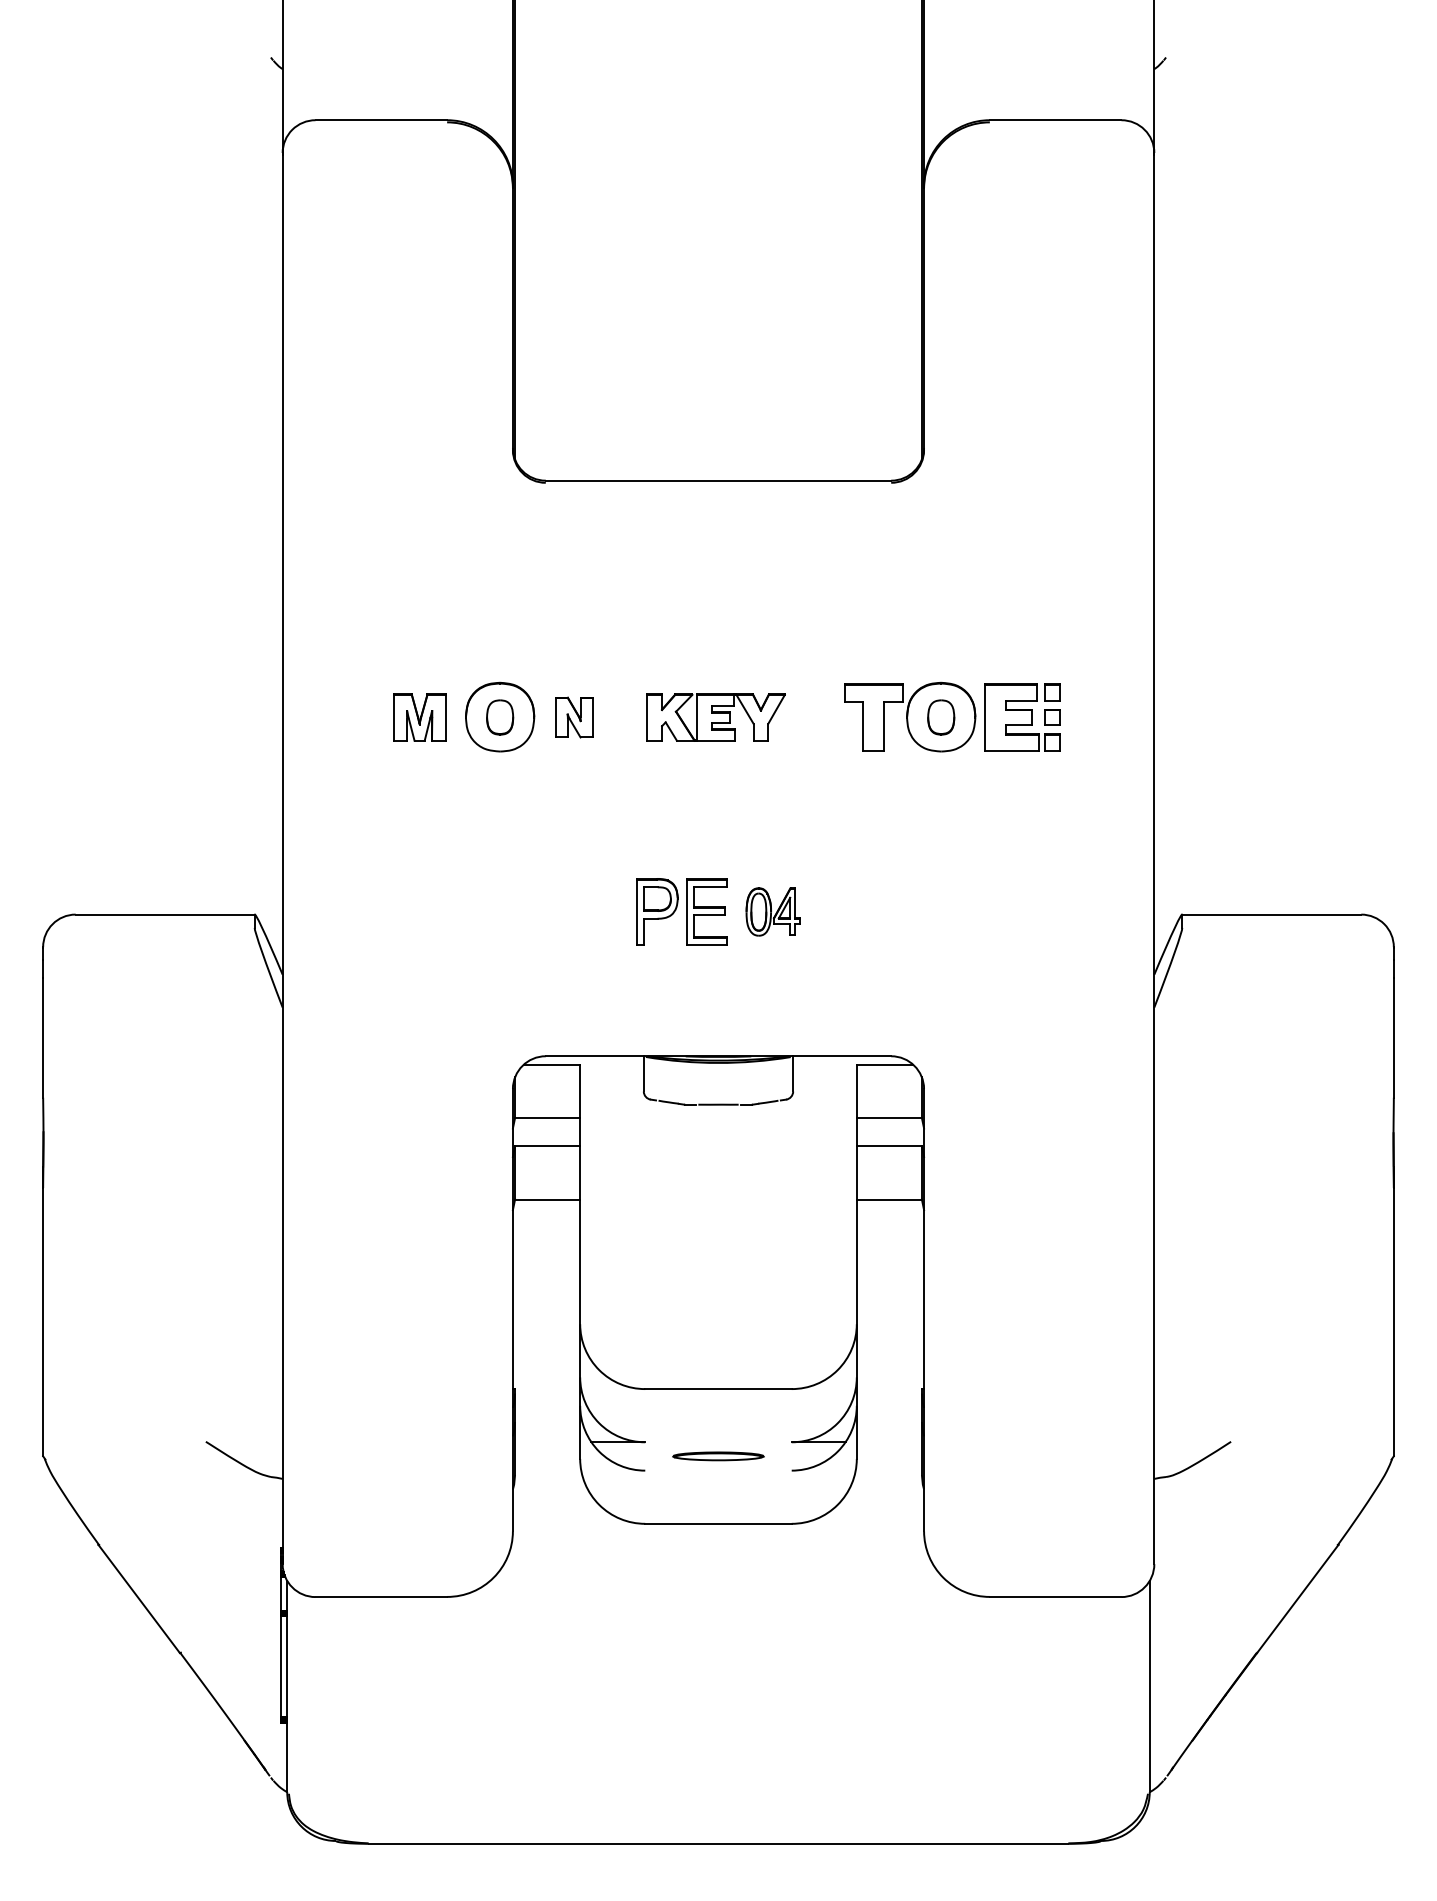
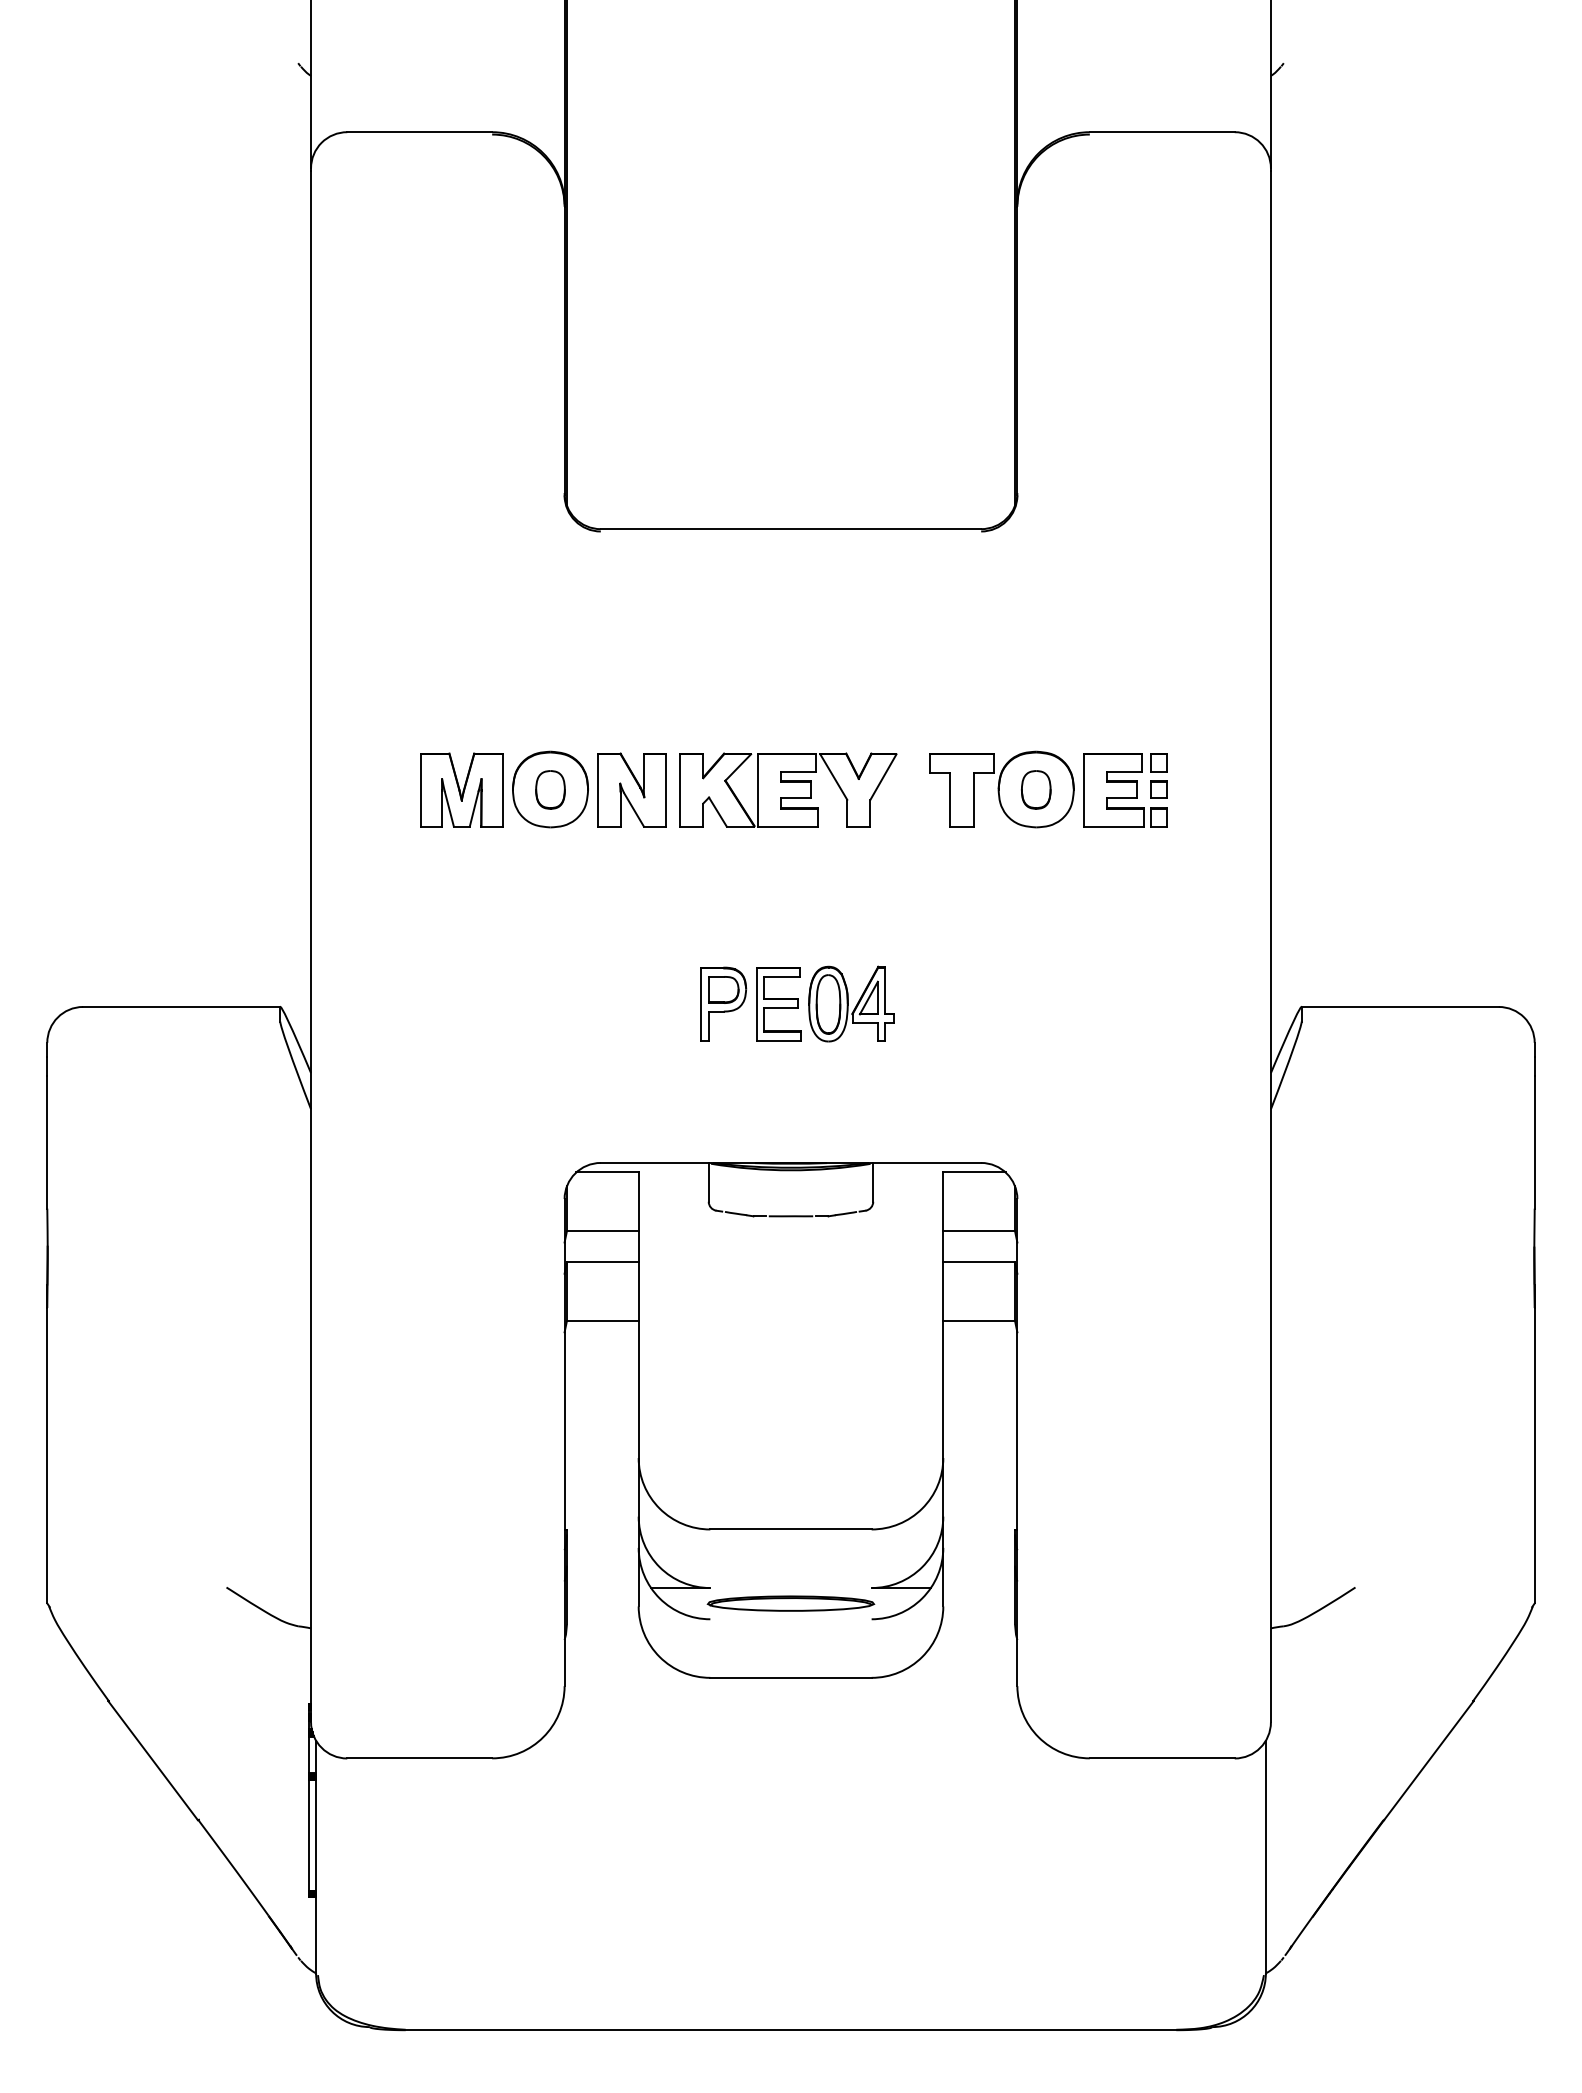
part: (419, 717) -> (461, 789), size x1.43
part: (573, 717) -> (631, 789), size x1.67
part: (716, 717) -> (788, 789), size x1.43
part: (773, 911) -> (851, 1003), size x1.43
part: (718, 1456) -> (790, 1603), size x1.67

